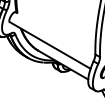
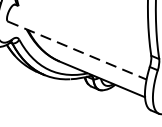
line: (50, 45) -> (77, 50), solid -> dashed

